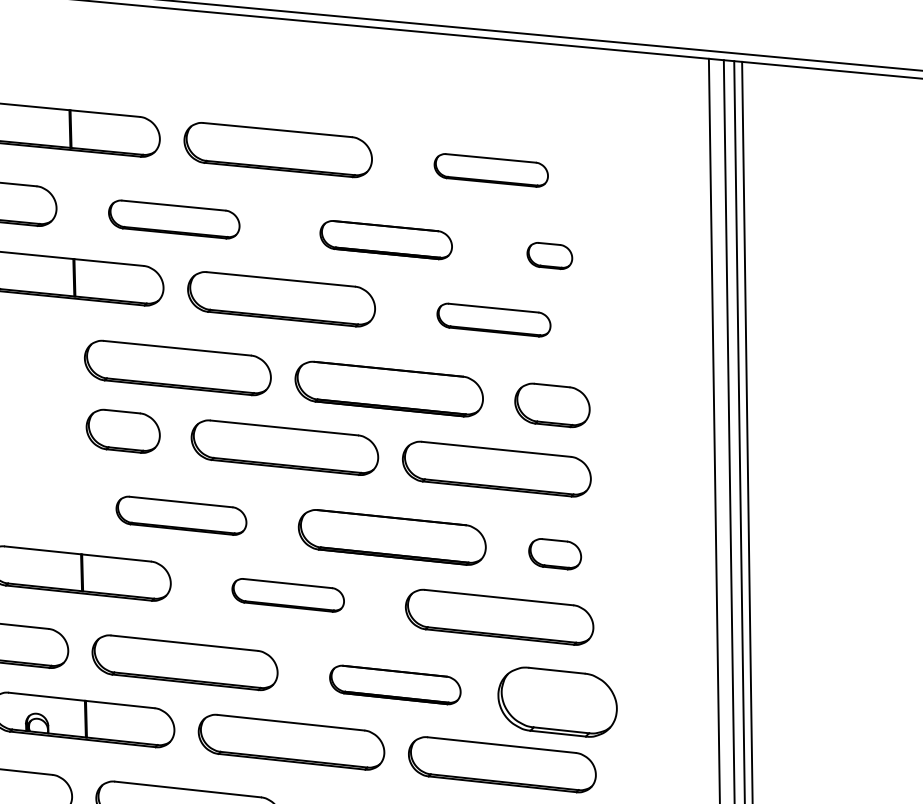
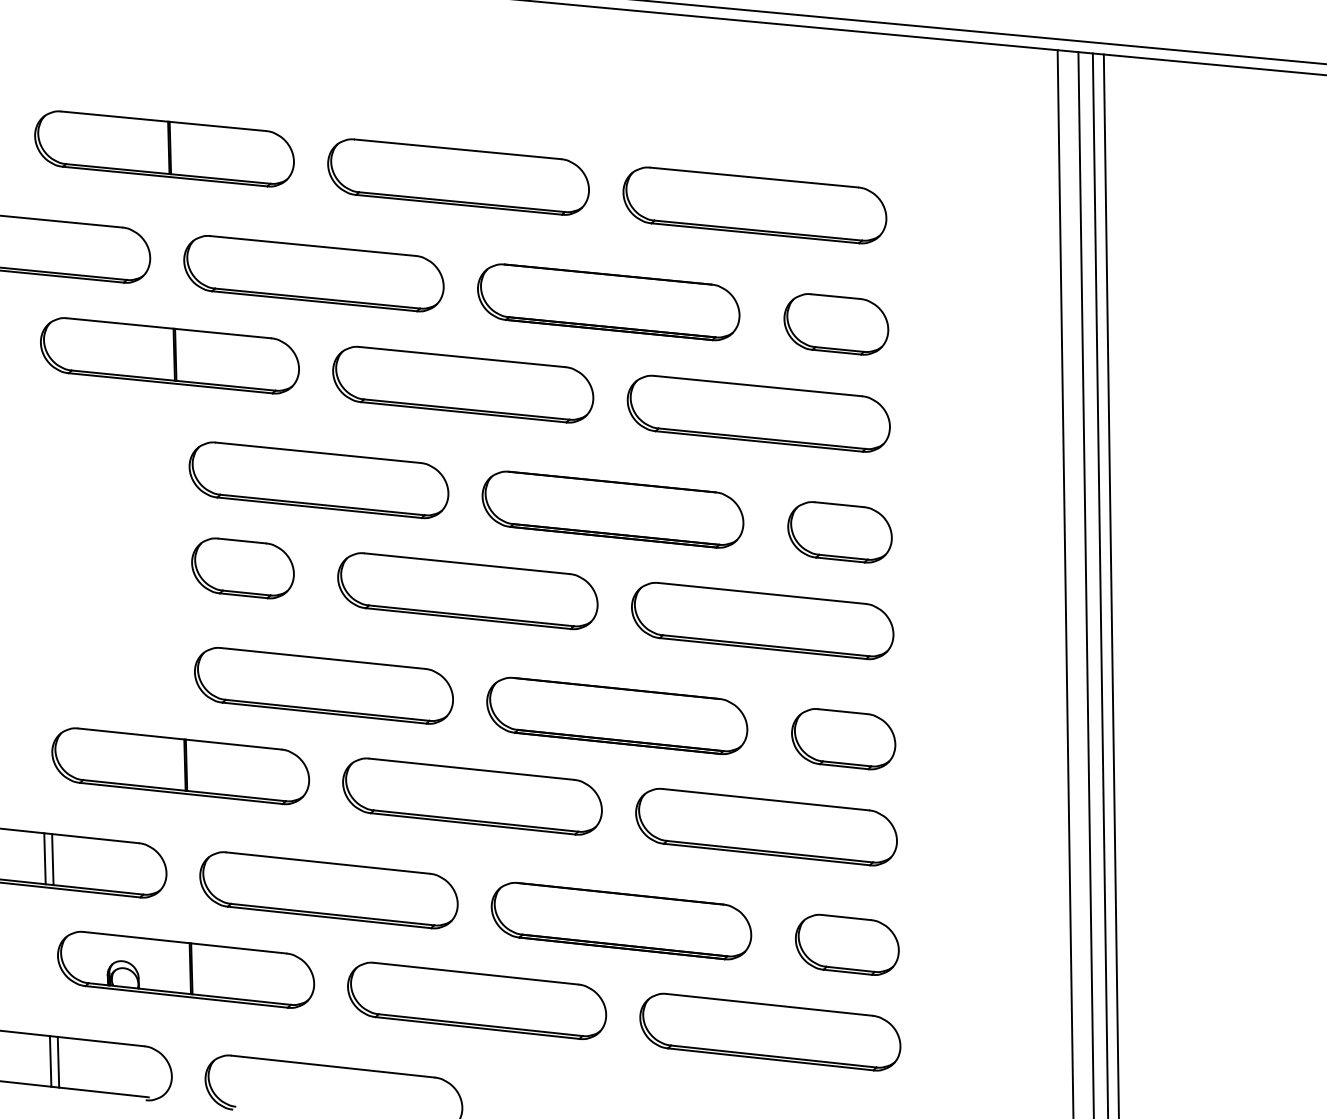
part: (490, 170) -> (754, 205), size x1.67
part: (173, 219) -> (313, 273), size x1.43
part: (386, 240) -> (608, 302), size x1.43
part: (549, 256) -> (836, 324), size x1.67
part: (493, 319) -> (758, 413), size x1.67
part: (181, 515) -> (323, 685), size x1.43
part: (554, 554) -> (843, 739), size x1.43
part: (288, 595) -> (472, 796), size x1.67
part: (395, 685) -> (621, 921), size x1.43
part: (557, 701) -> (847, 944), size x0.62

